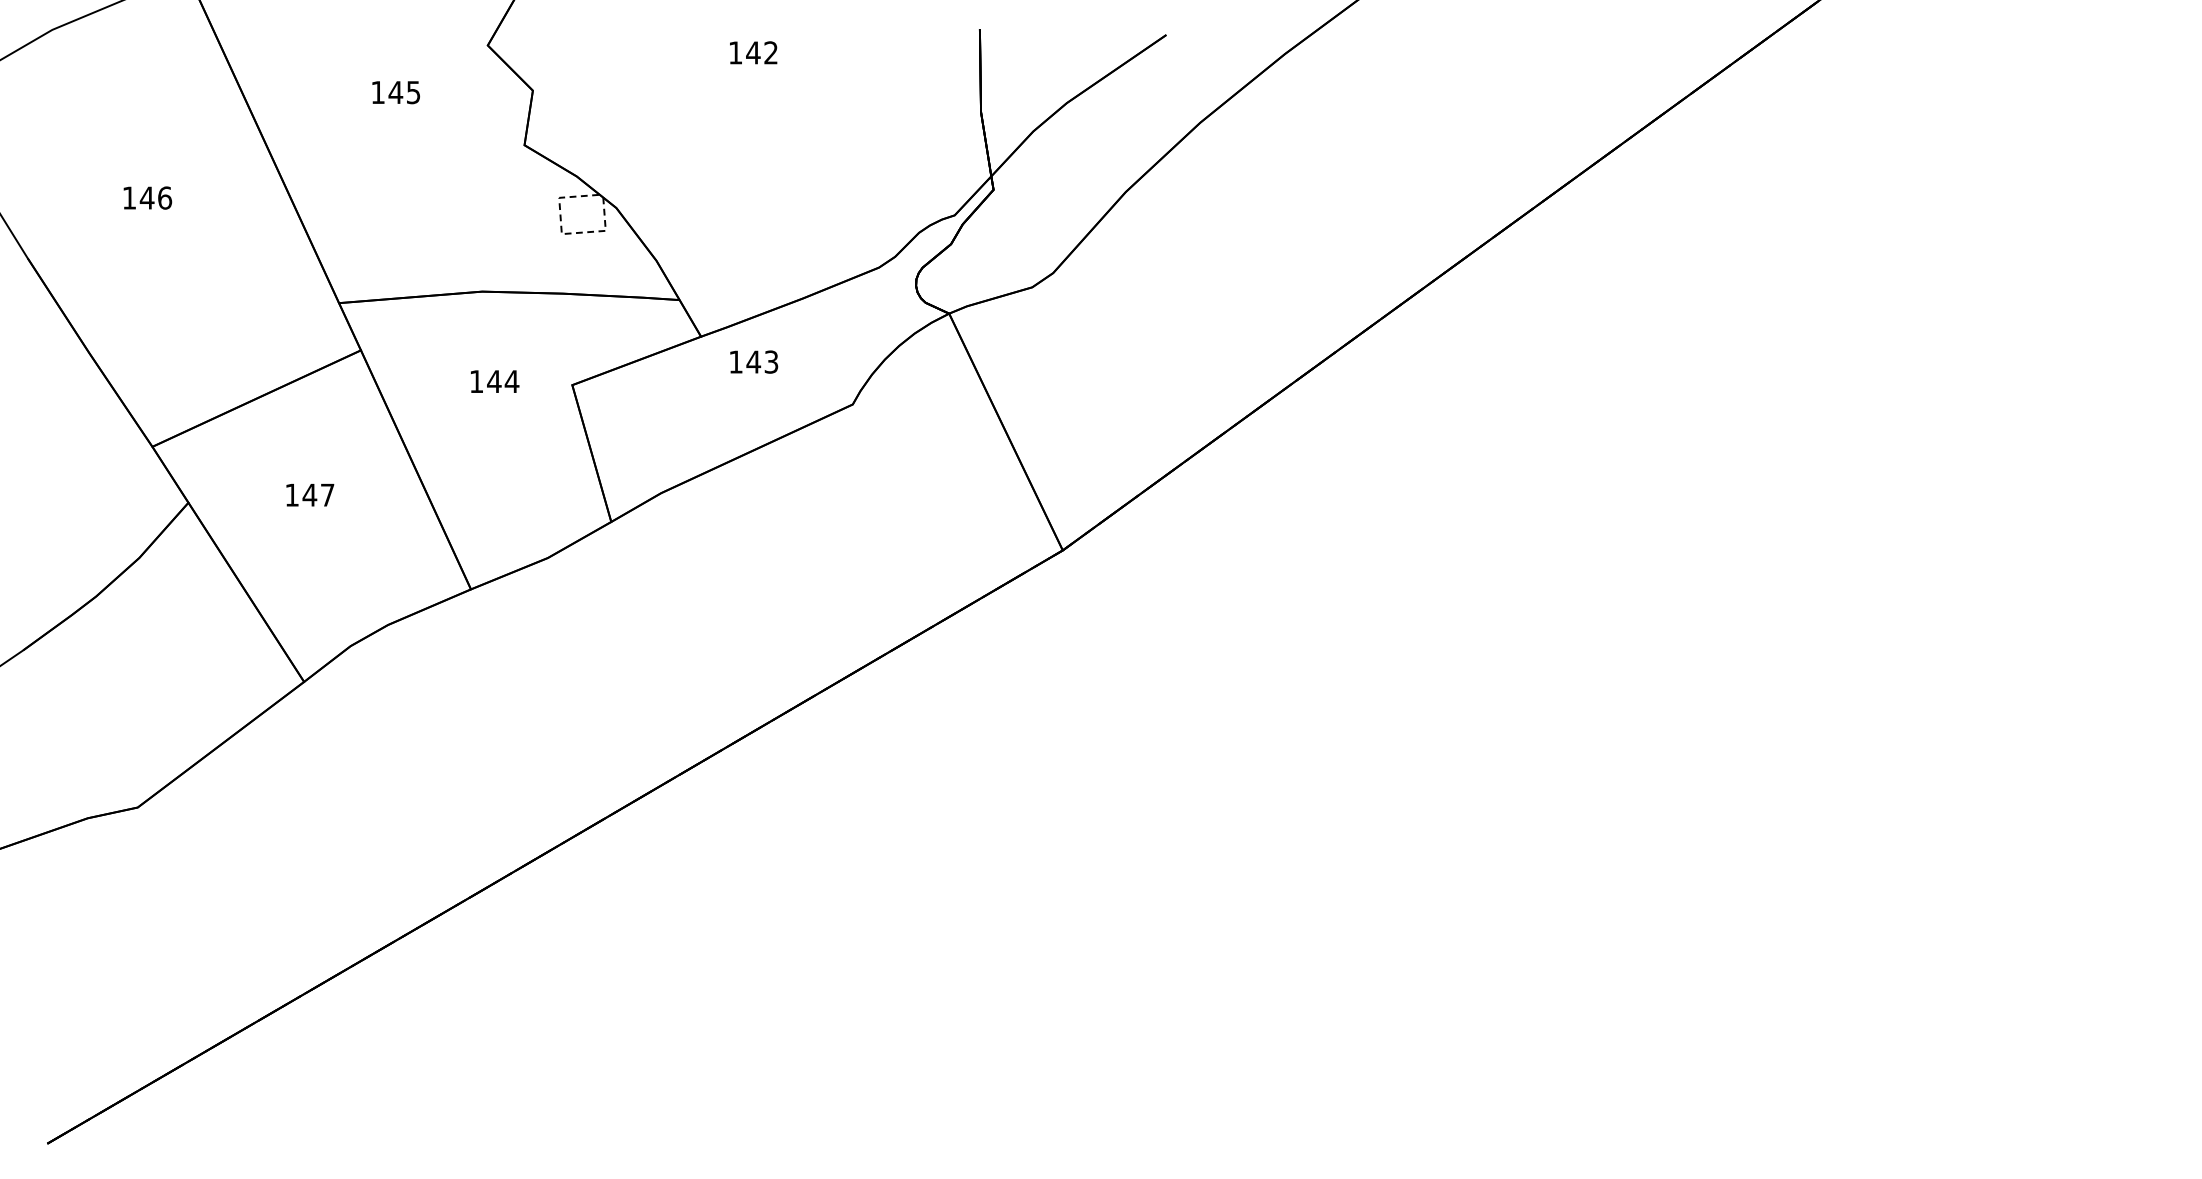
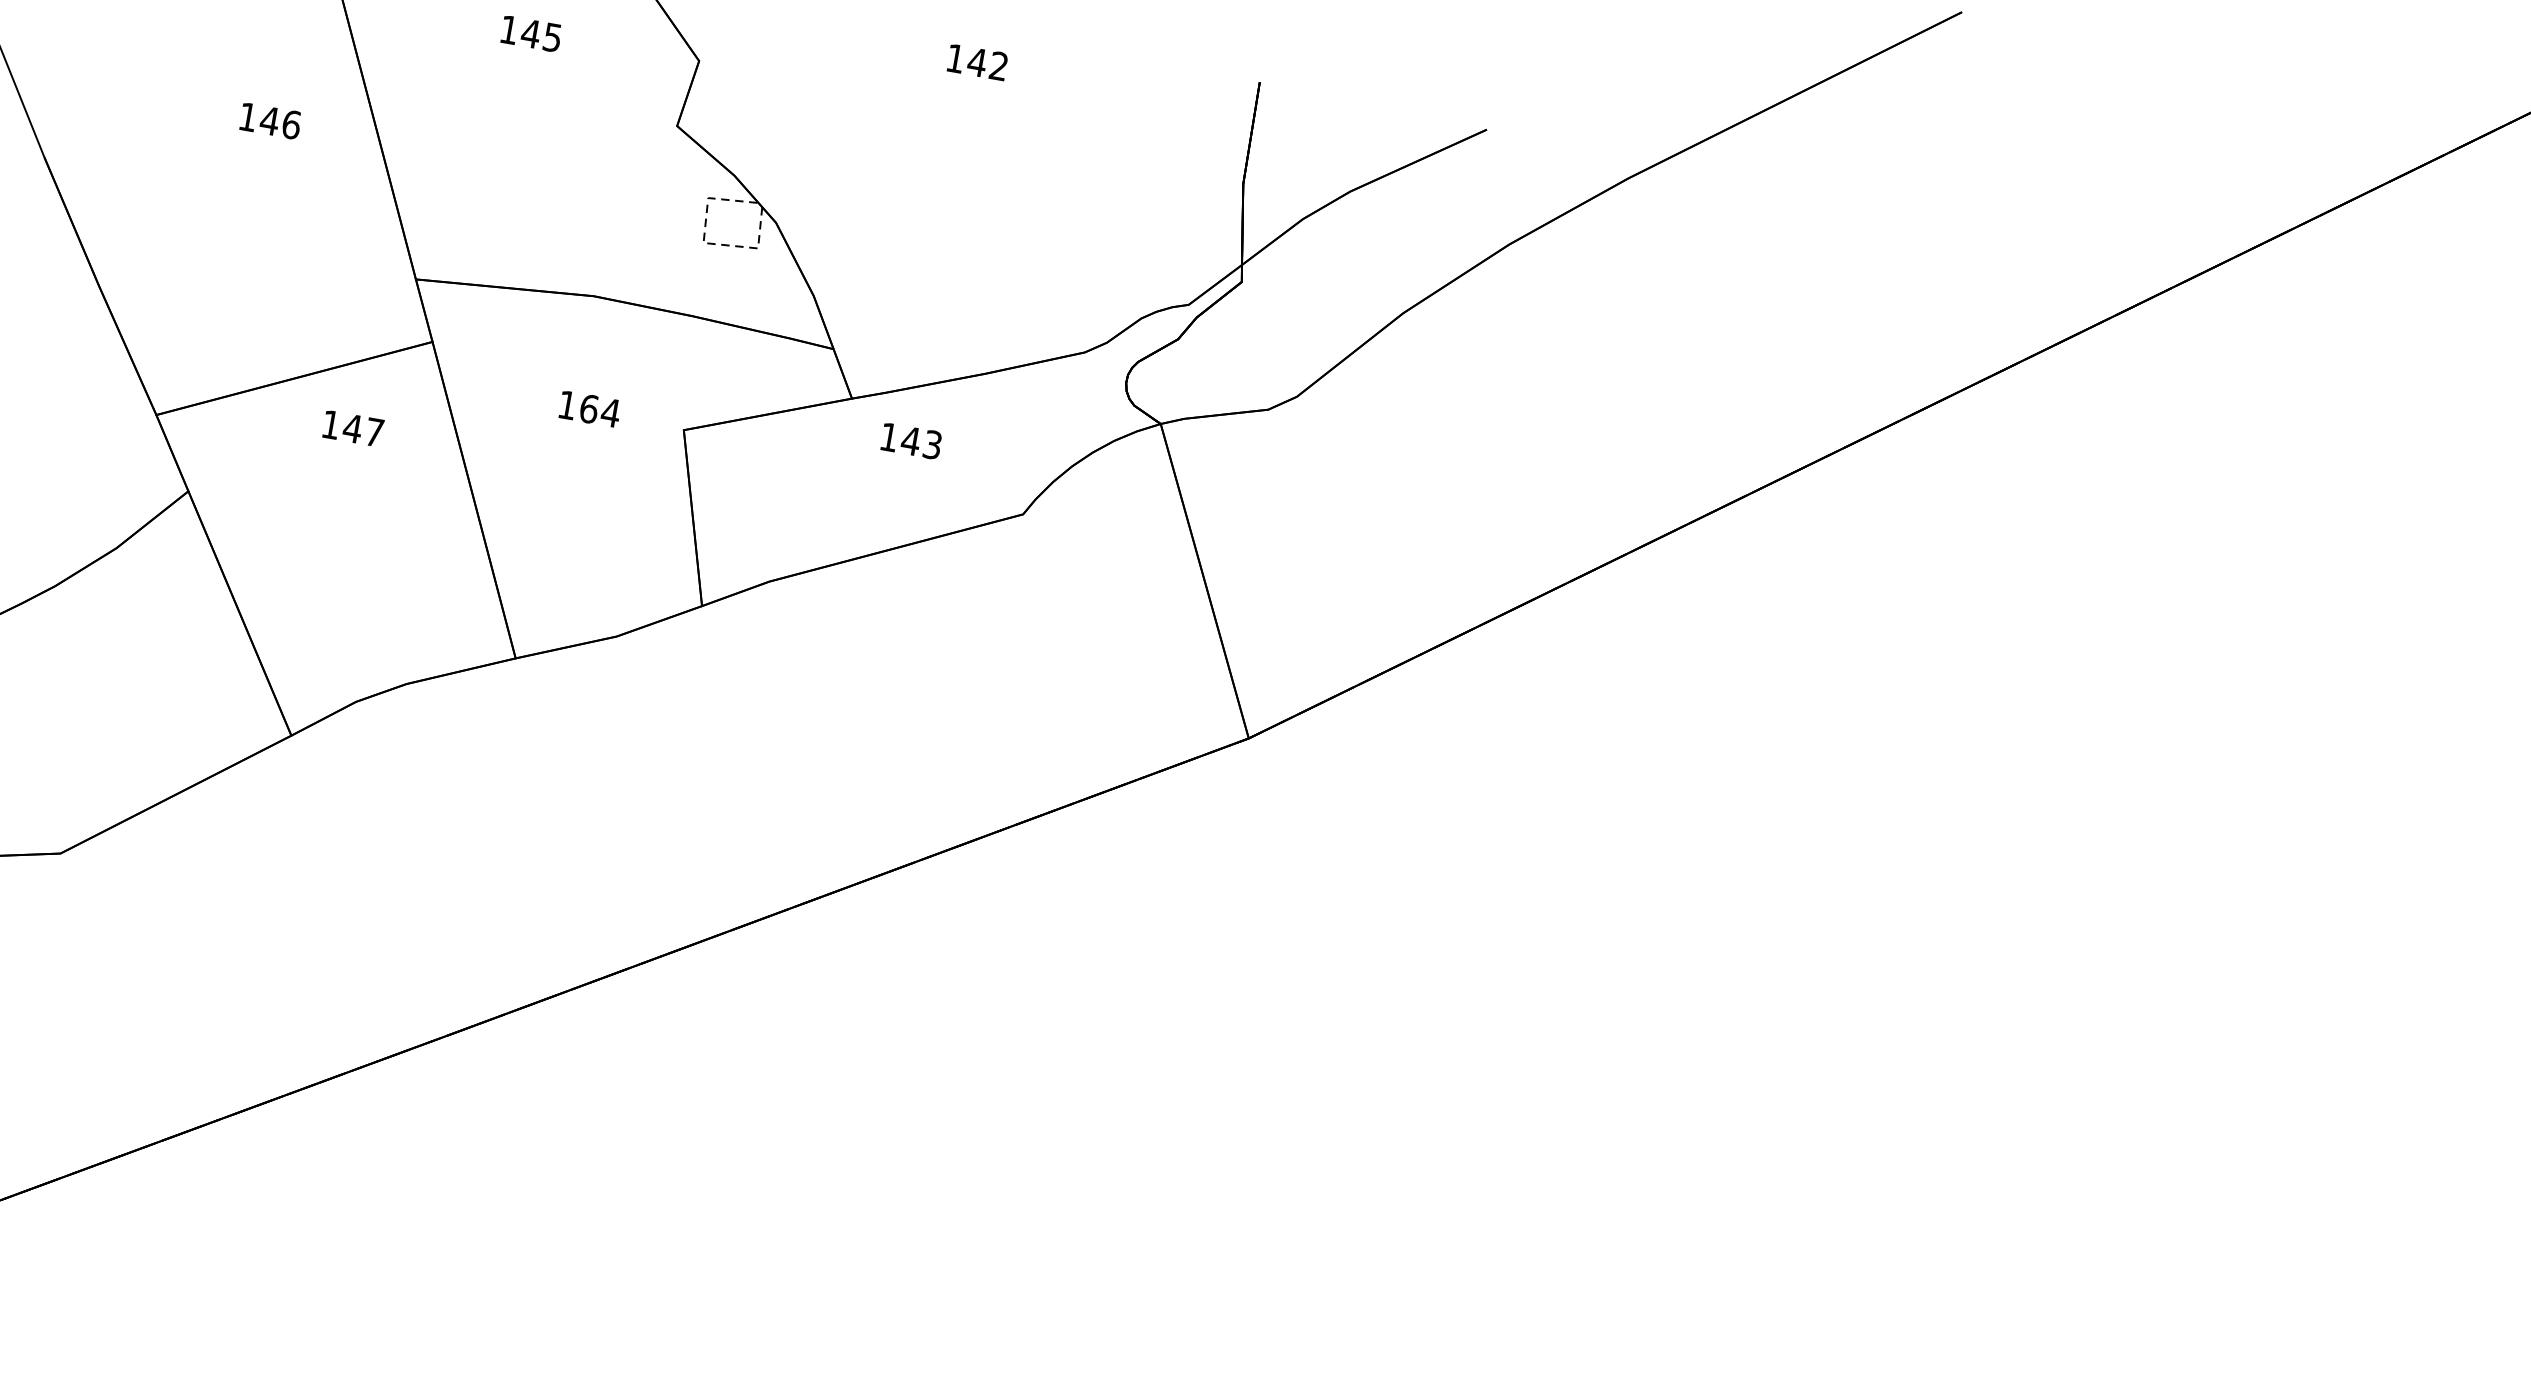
text: (147, 197) -> (270, 120), moved
text: (494, 381) -> (589, 408), 144 -> 164
text: (310, 495) -> (353, 429), moved

